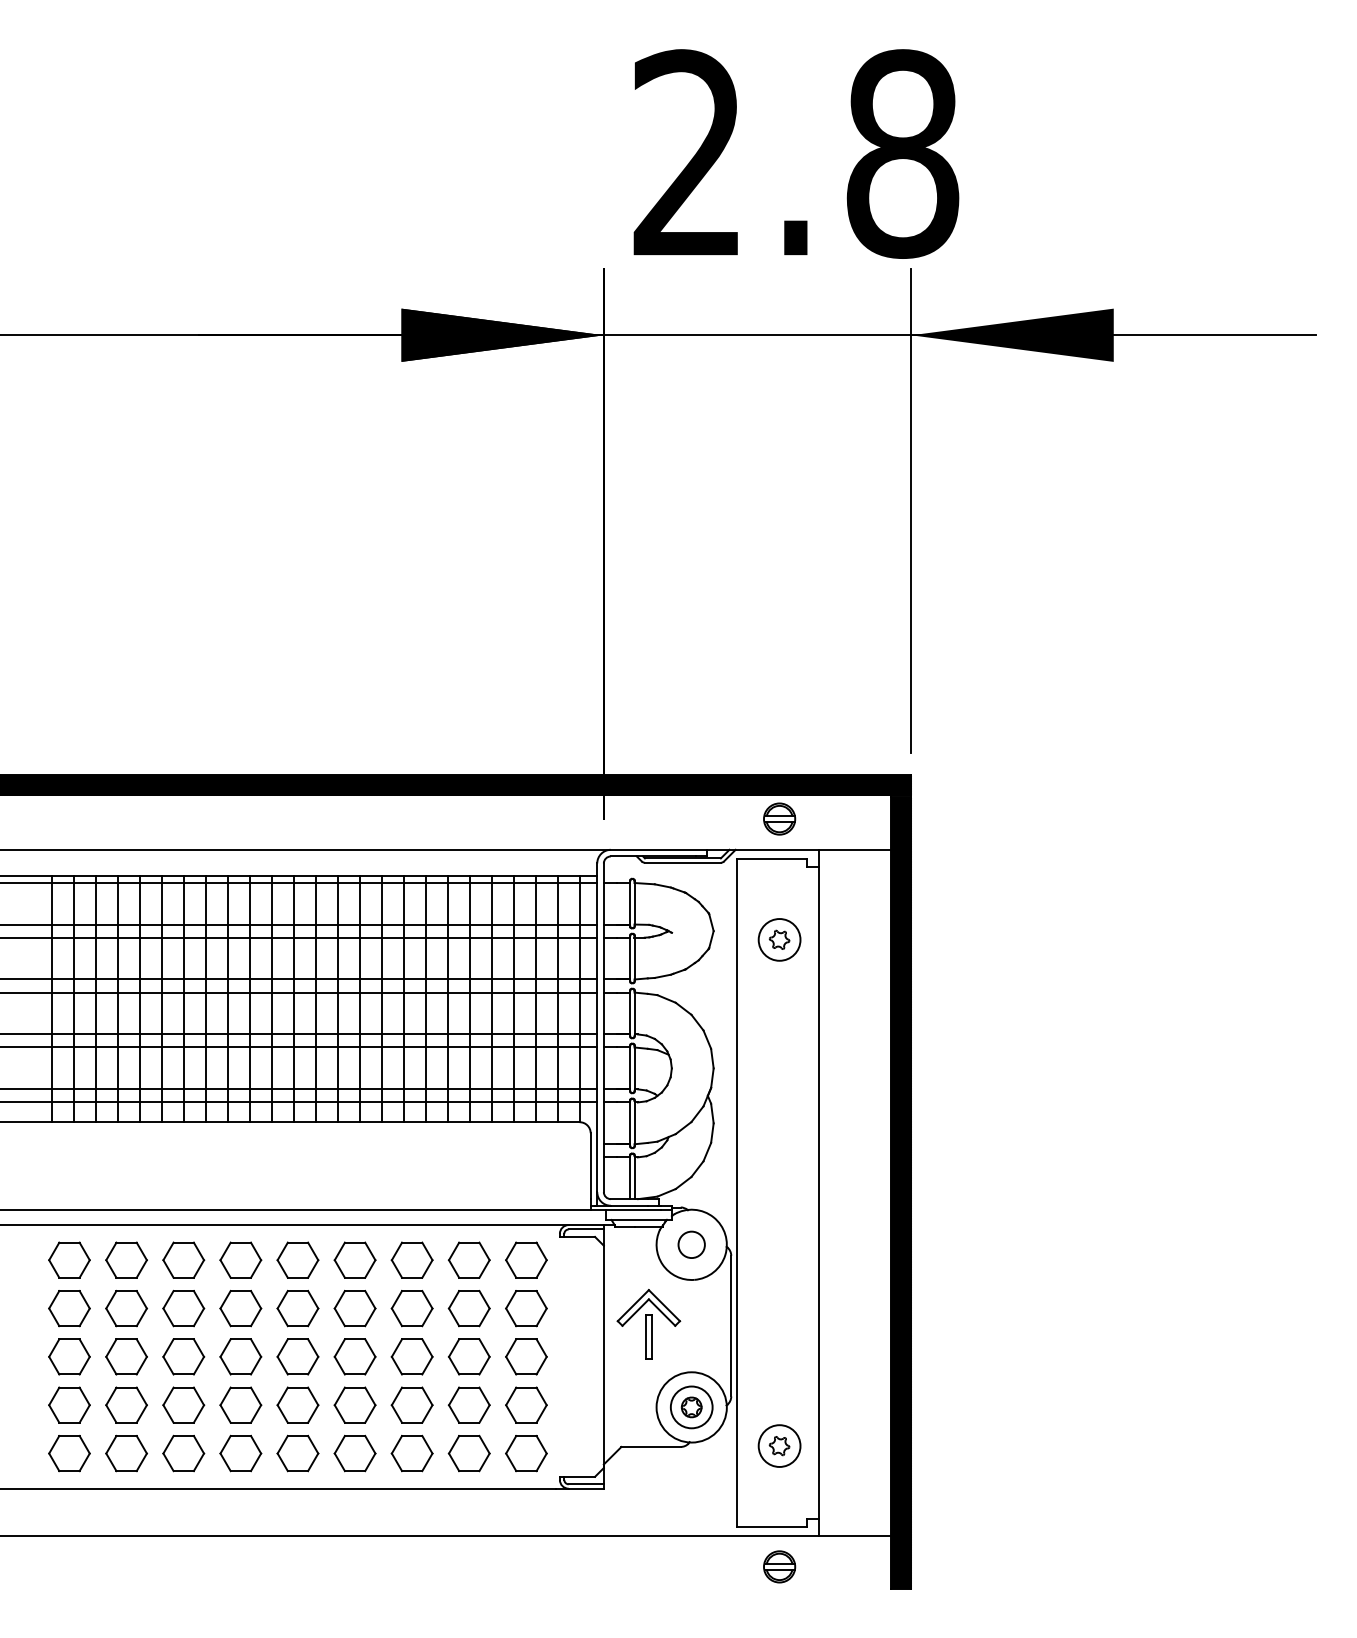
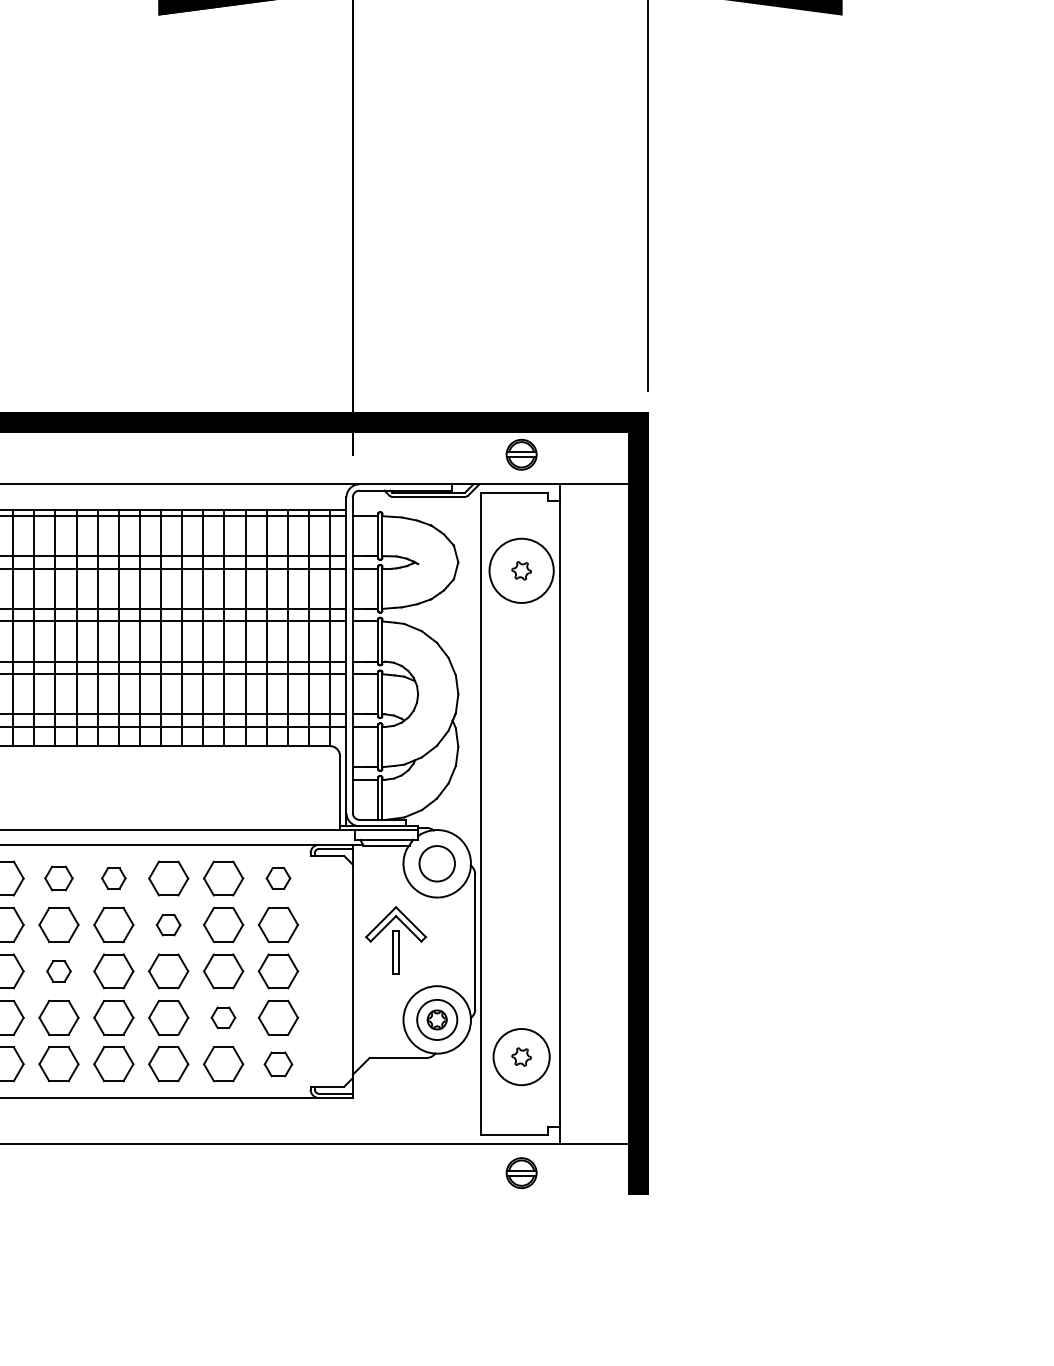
circle: (779, 939) -> (521, 570), size x1.6
circle: (691, 1244) -> (437, 863), size x1.4
part: (297, 1259) -> (58, 877), size x0.7
part: (354, 1259) -> (113, 877), size x0.6
part: (526, 1259) -> (278, 877), size x0.6
part: (411, 1308) -> (168, 924), size x0.6
part: (297, 1356) -> (58, 971), size x0.6
part: (468, 1404) -> (222, 1017), size x0.6
circle: (779, 1445) -> (521, 1056), size x1.4
part: (526, 1453) -> (278, 1064), size x0.7

